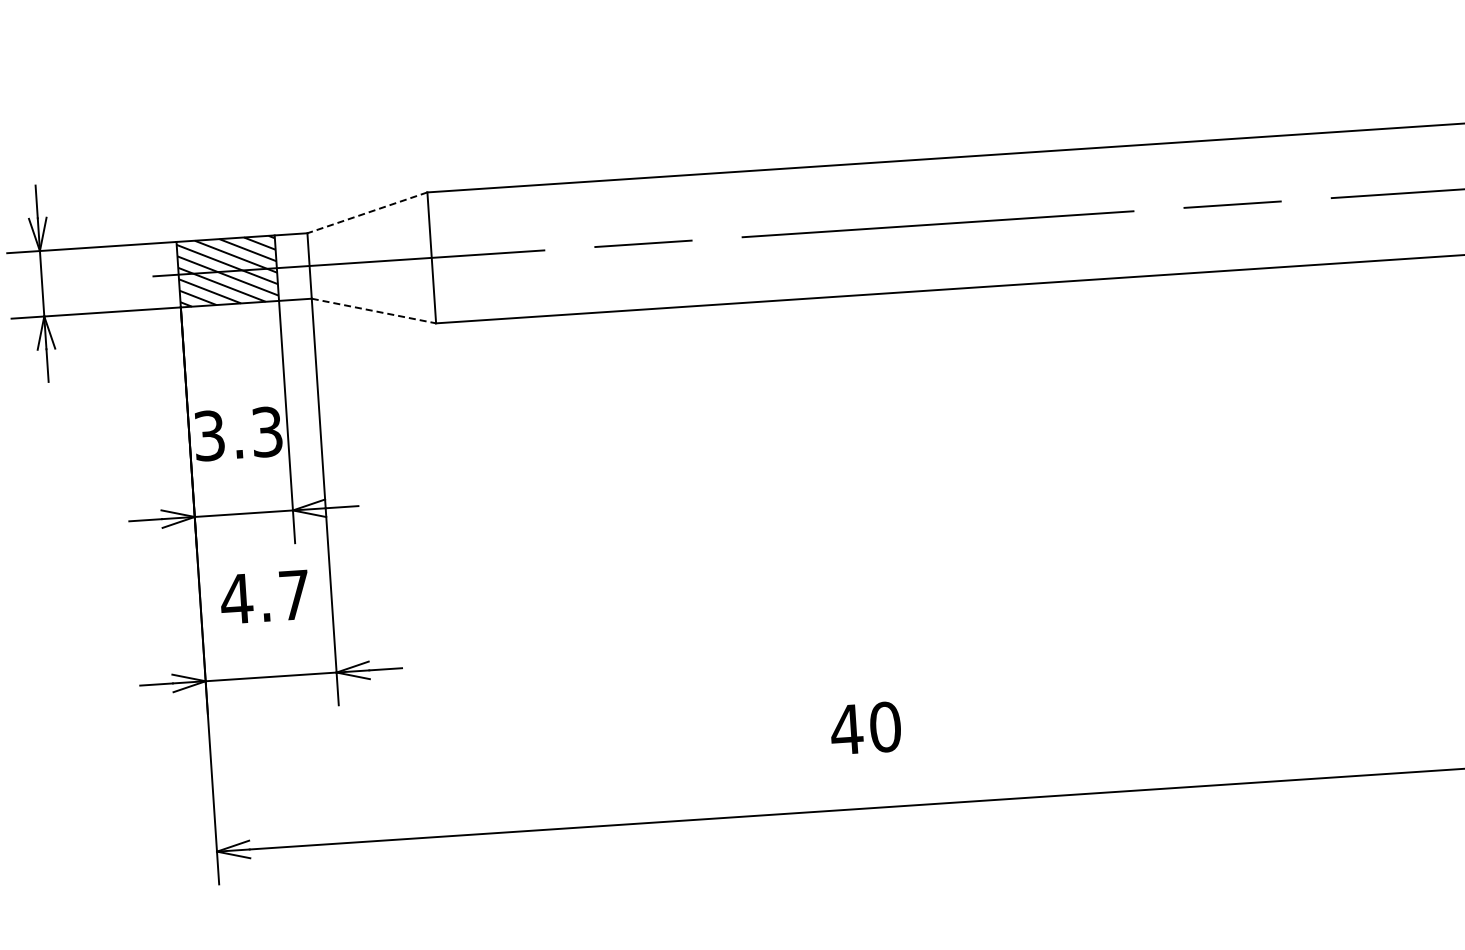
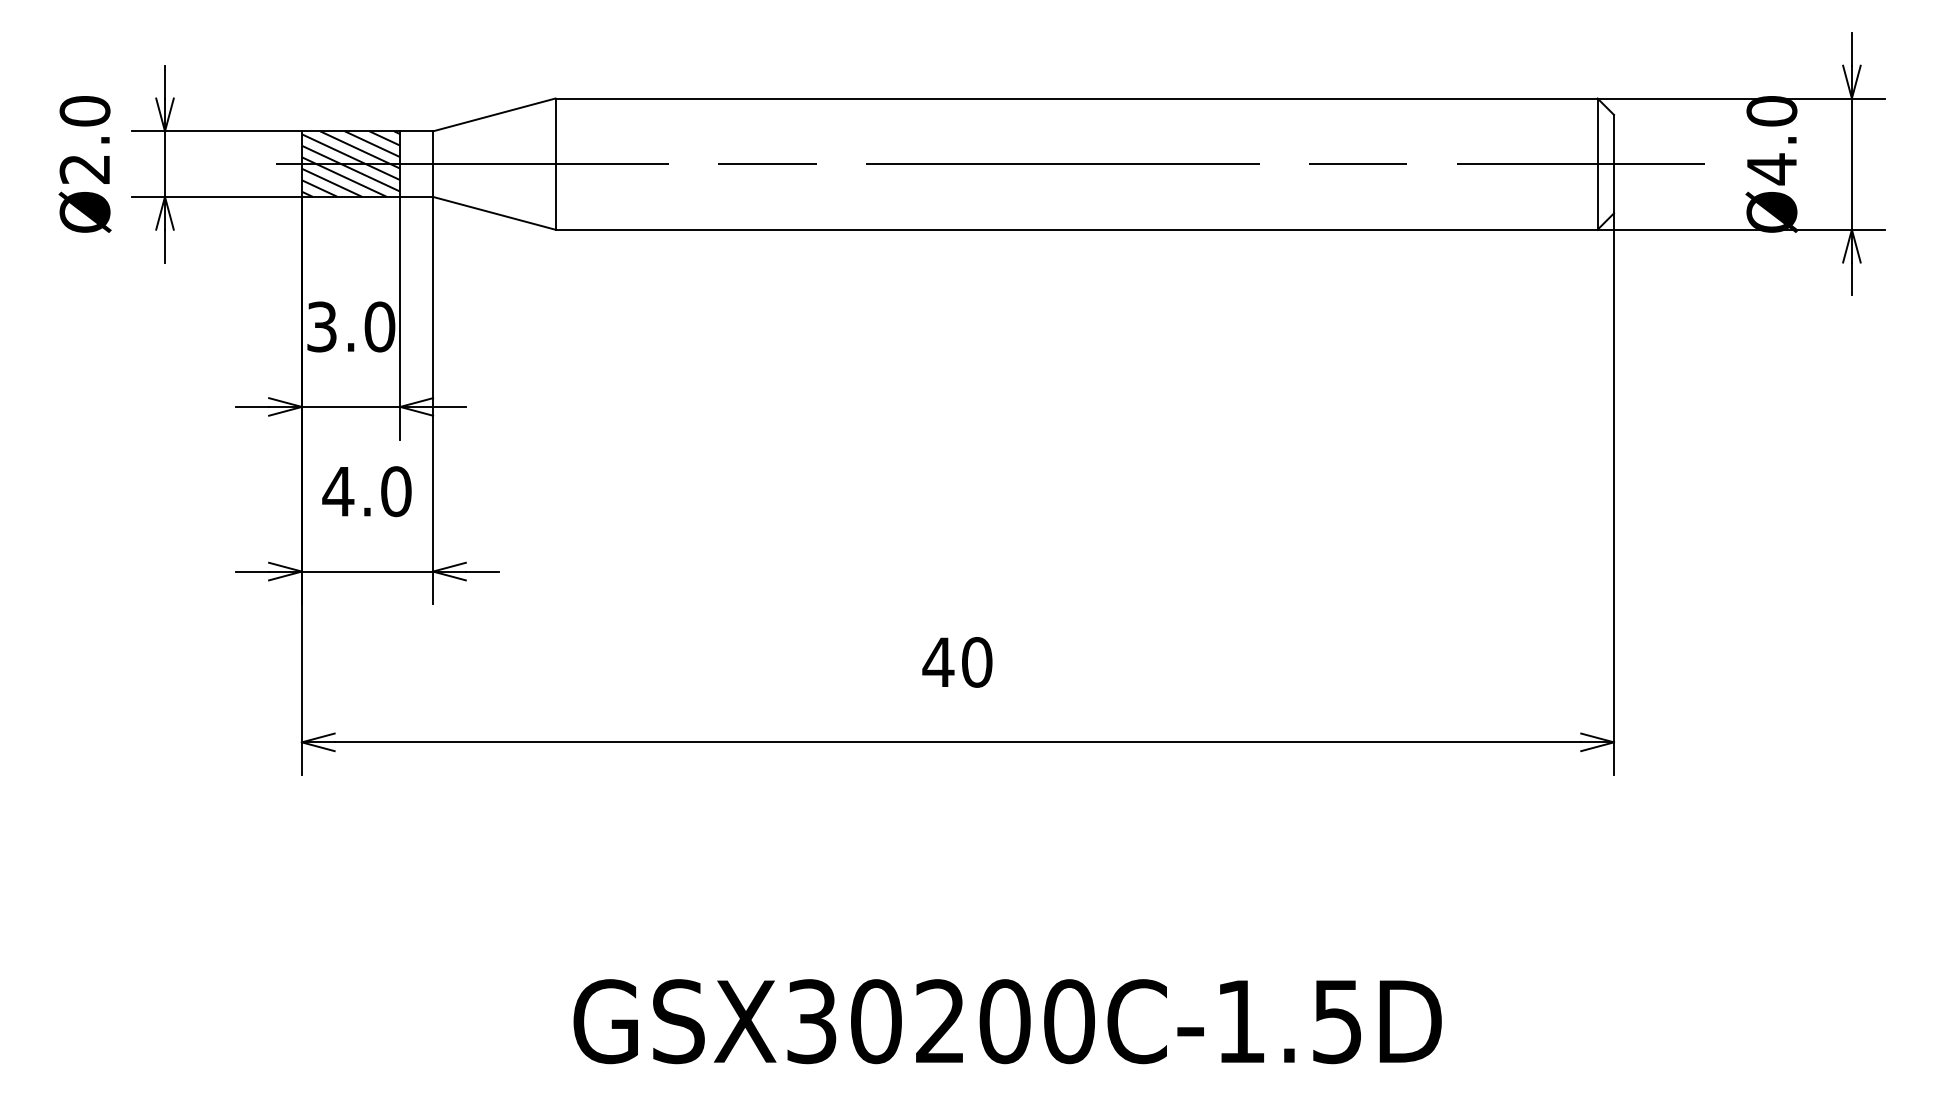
line: (366, 213) -> (493, 115), dashed -> solid
line: (374, 311) -> (494, 213), dashed -> solid
text: (266, 431) -> (379, 326), 3.3 -> 3.0
text: (294, 595) -> (396, 491), 4.7 -> 4.0

